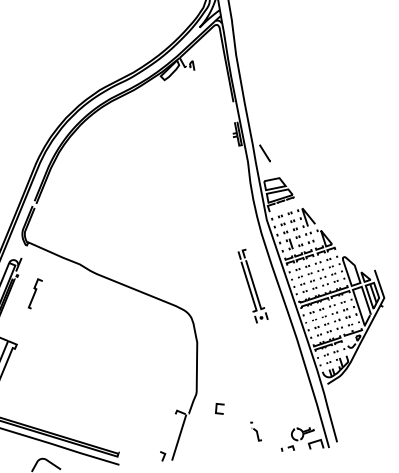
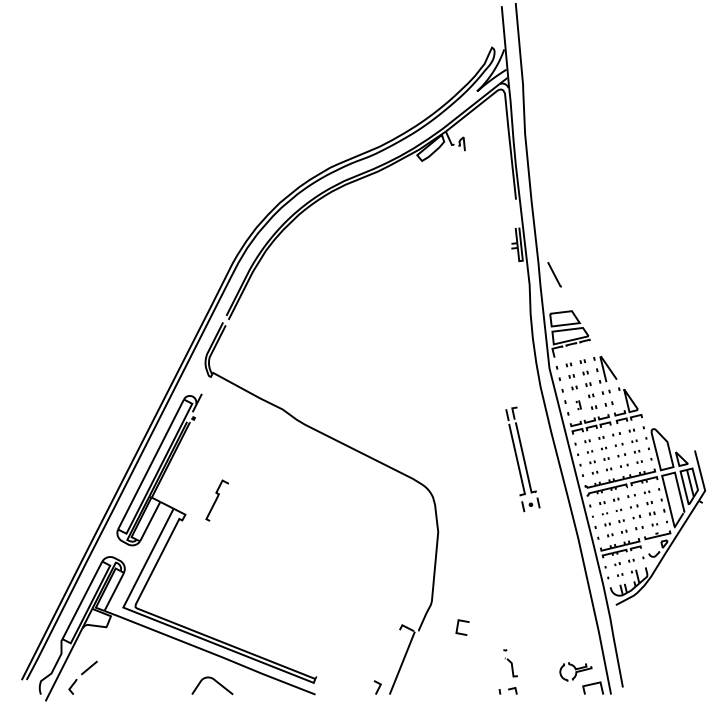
part: (289, 244) -> (578, 405), size x0.6
curve: (34, 293) -> (216, 500), moved
part: (287, 448) -> (507, 690), moved

